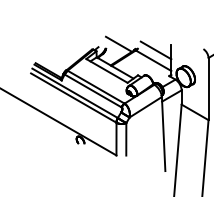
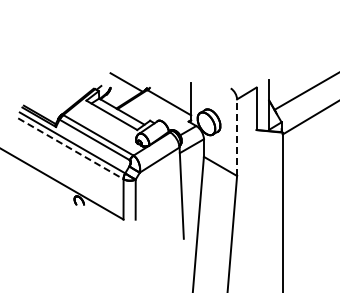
line: (156, 50) -> (172, 89), removed
line: (208, 88) -> (237, 137), solid -> dashed
line: (73, 97) -> (70, 148), solid -> dashed

